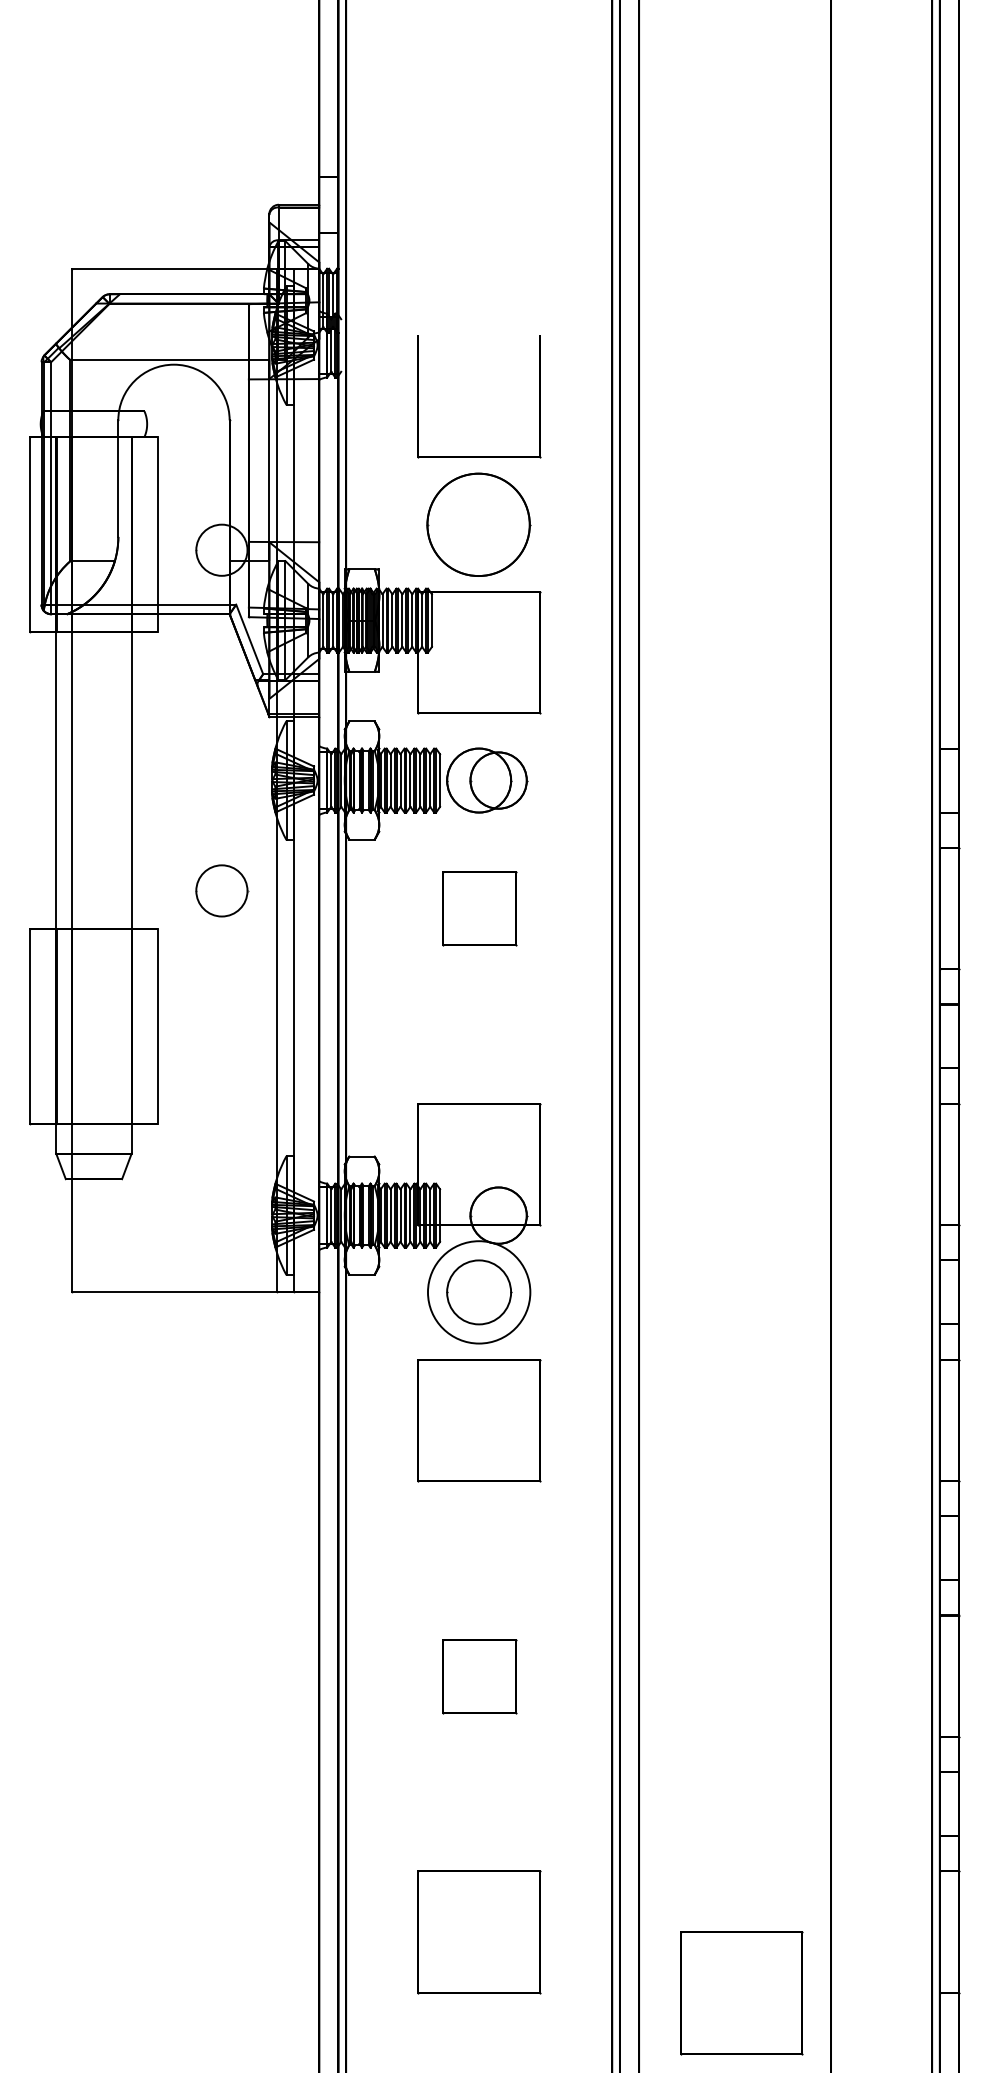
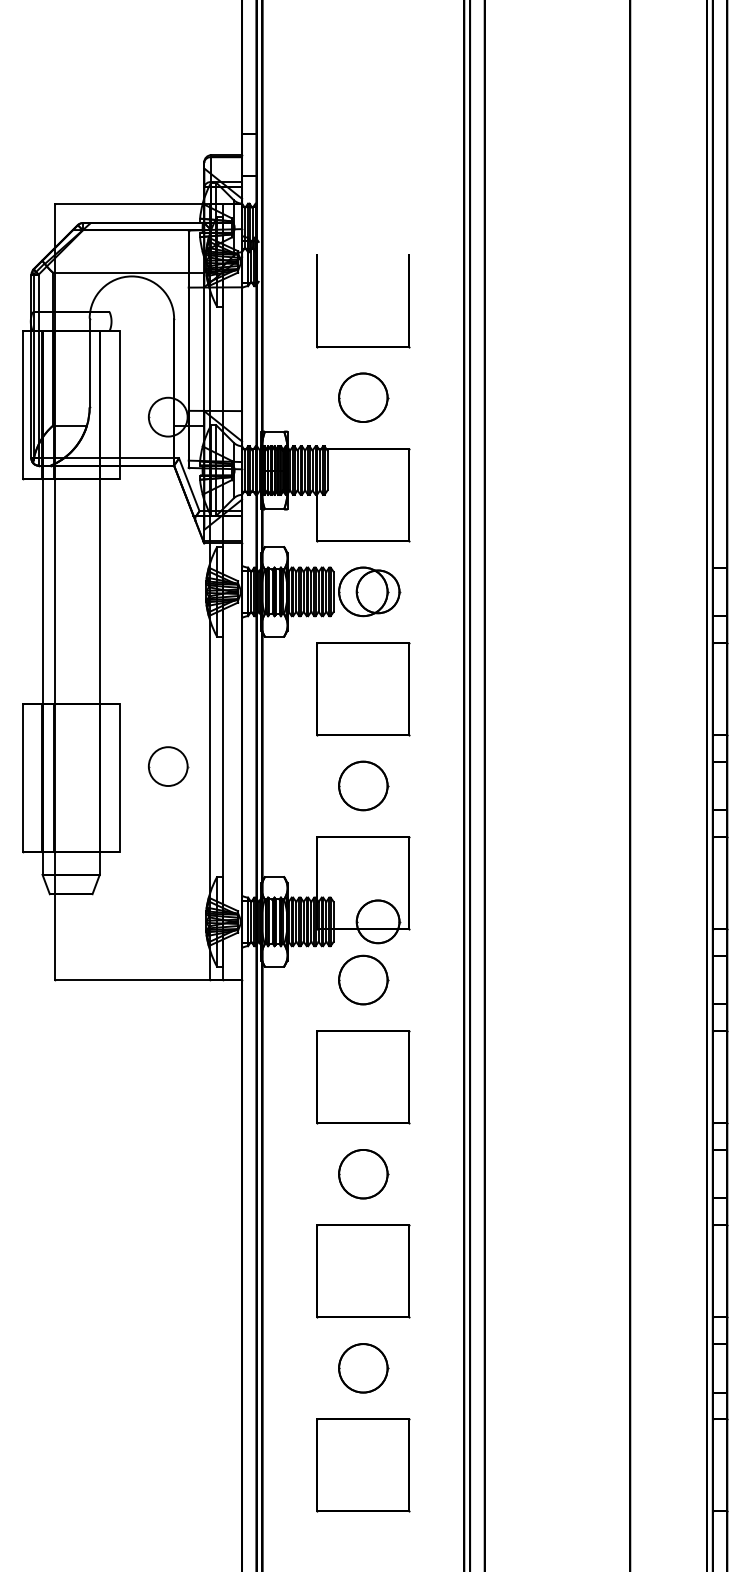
part: (479, 524) -> (363, 397), size x0.62
part: (222, 890) -> (168, 766), moved
part: (479, 909) -> (363, 689), size x1.67
part: (479, 1035) -> (363, 785), added
circle: (479, 1291) -> (363, 979), size x0.62
part: (479, 1548) -> (363, 1174), added
part: (479, 1676) -> (363, 1271), size x1.67
part: (479, 1804) -> (363, 1368), added
part: (741, 1992) -> (562, 1511), removed

